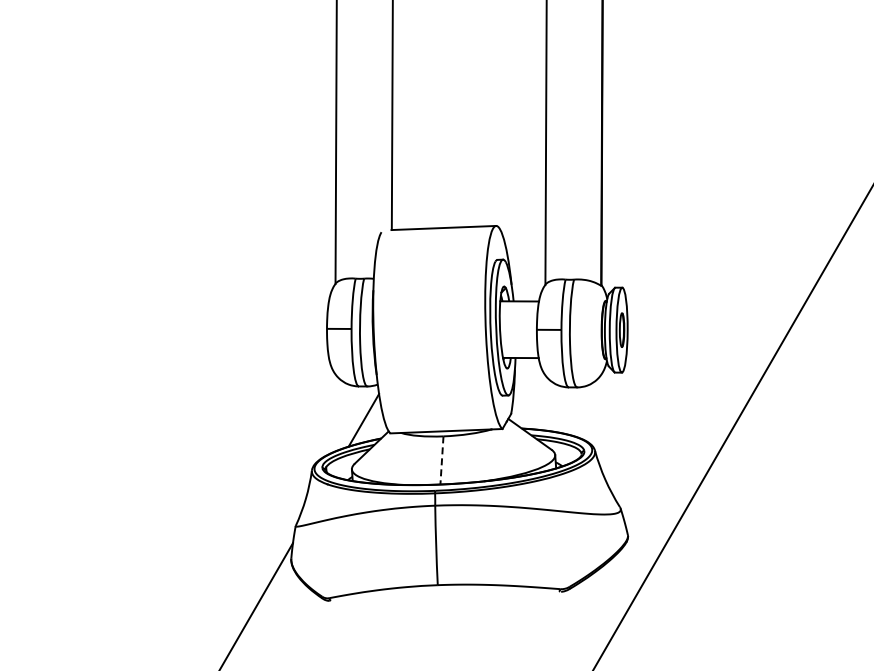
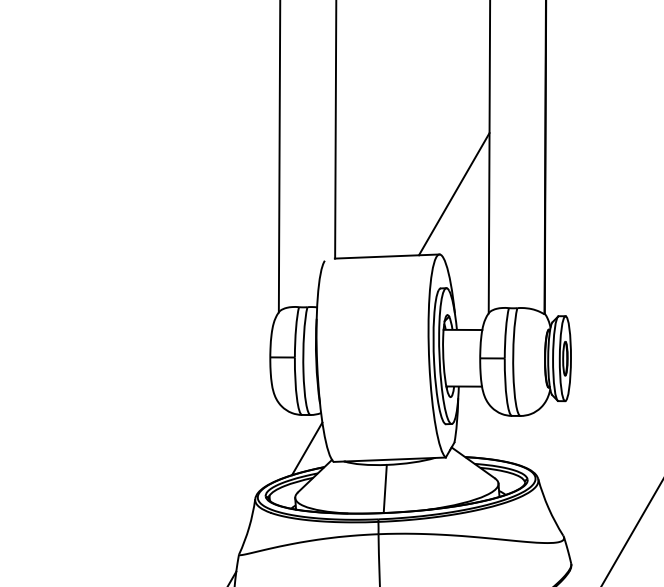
line: (510, 165) -> (453, 194), added
line: (441, 460) -> (384, 489), dashed -> solid

